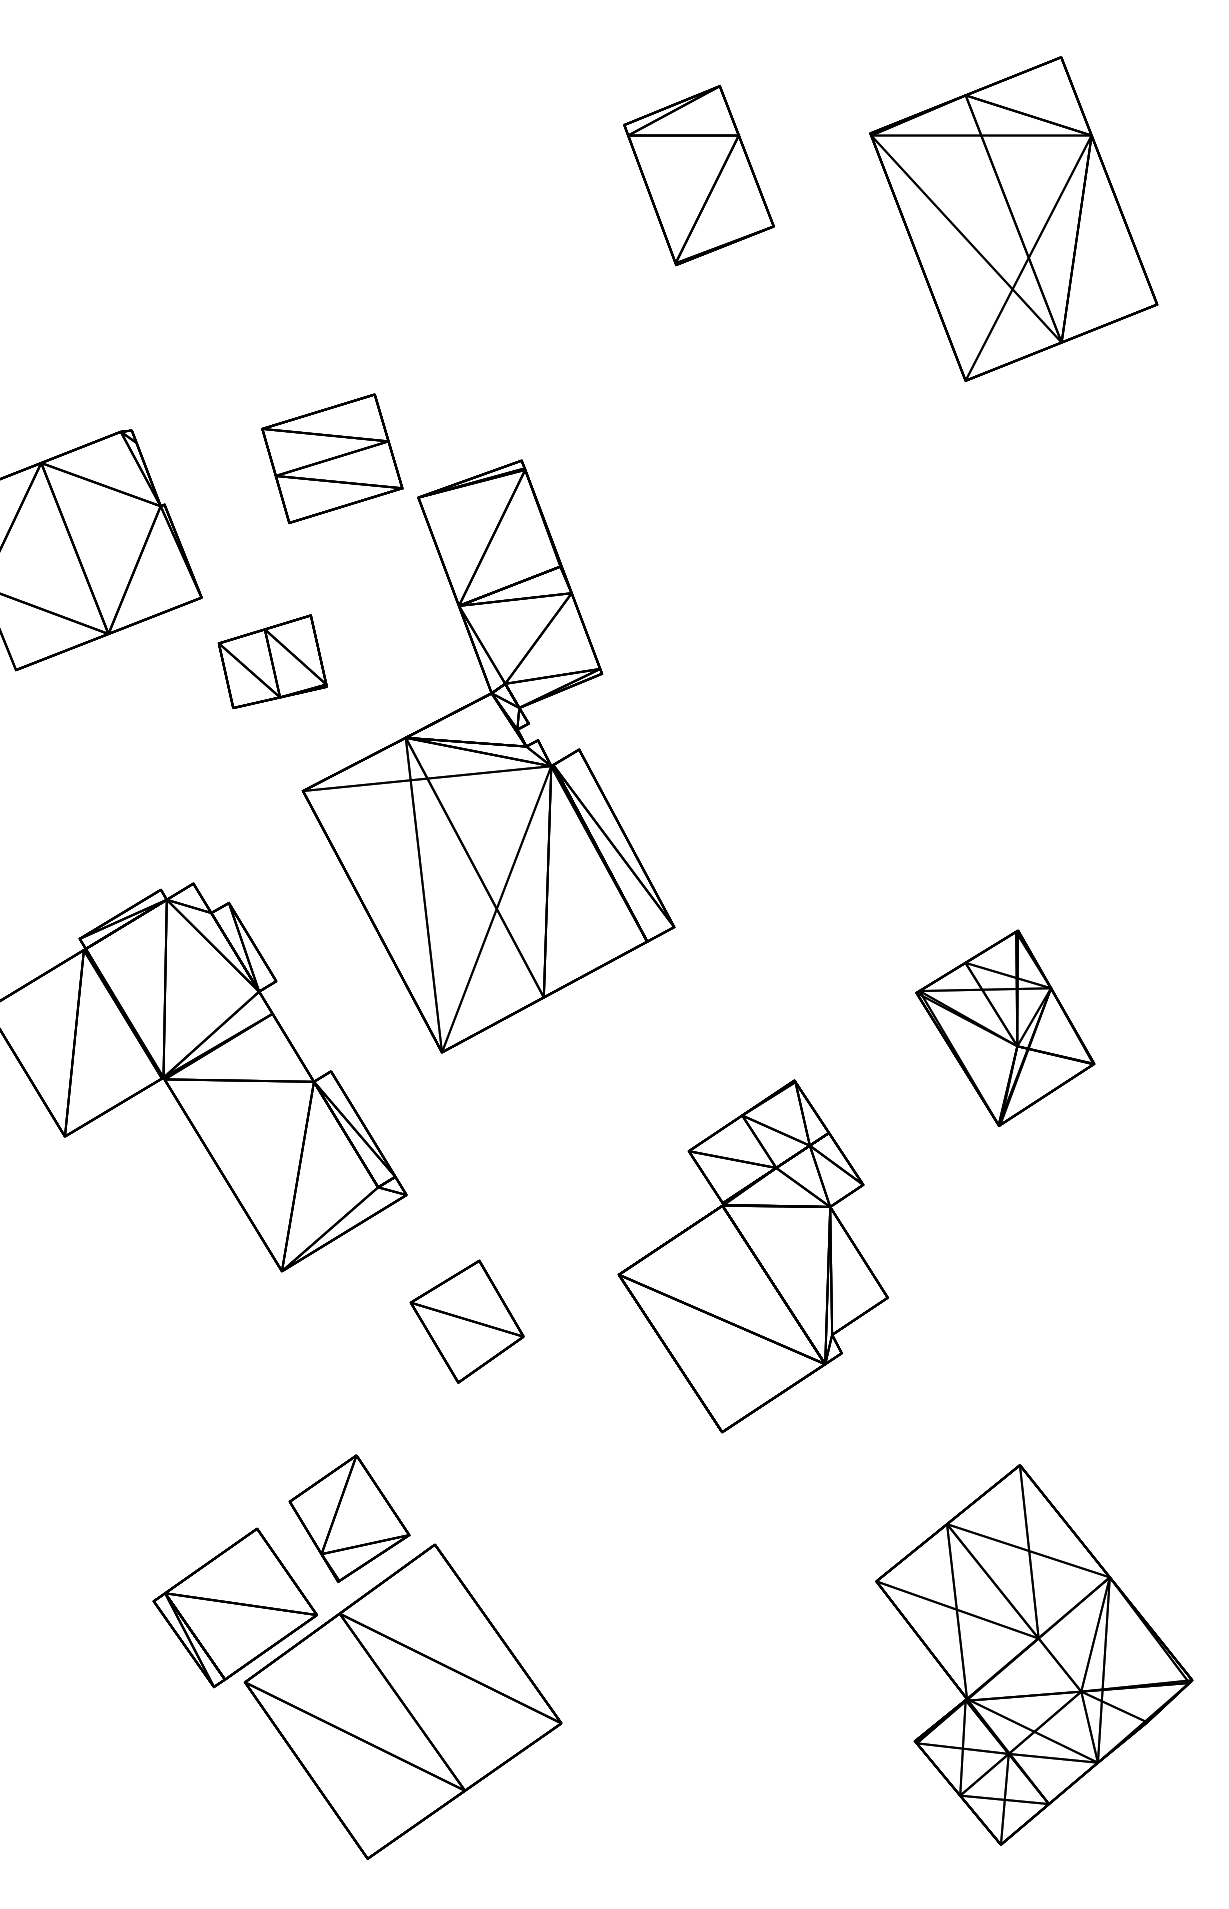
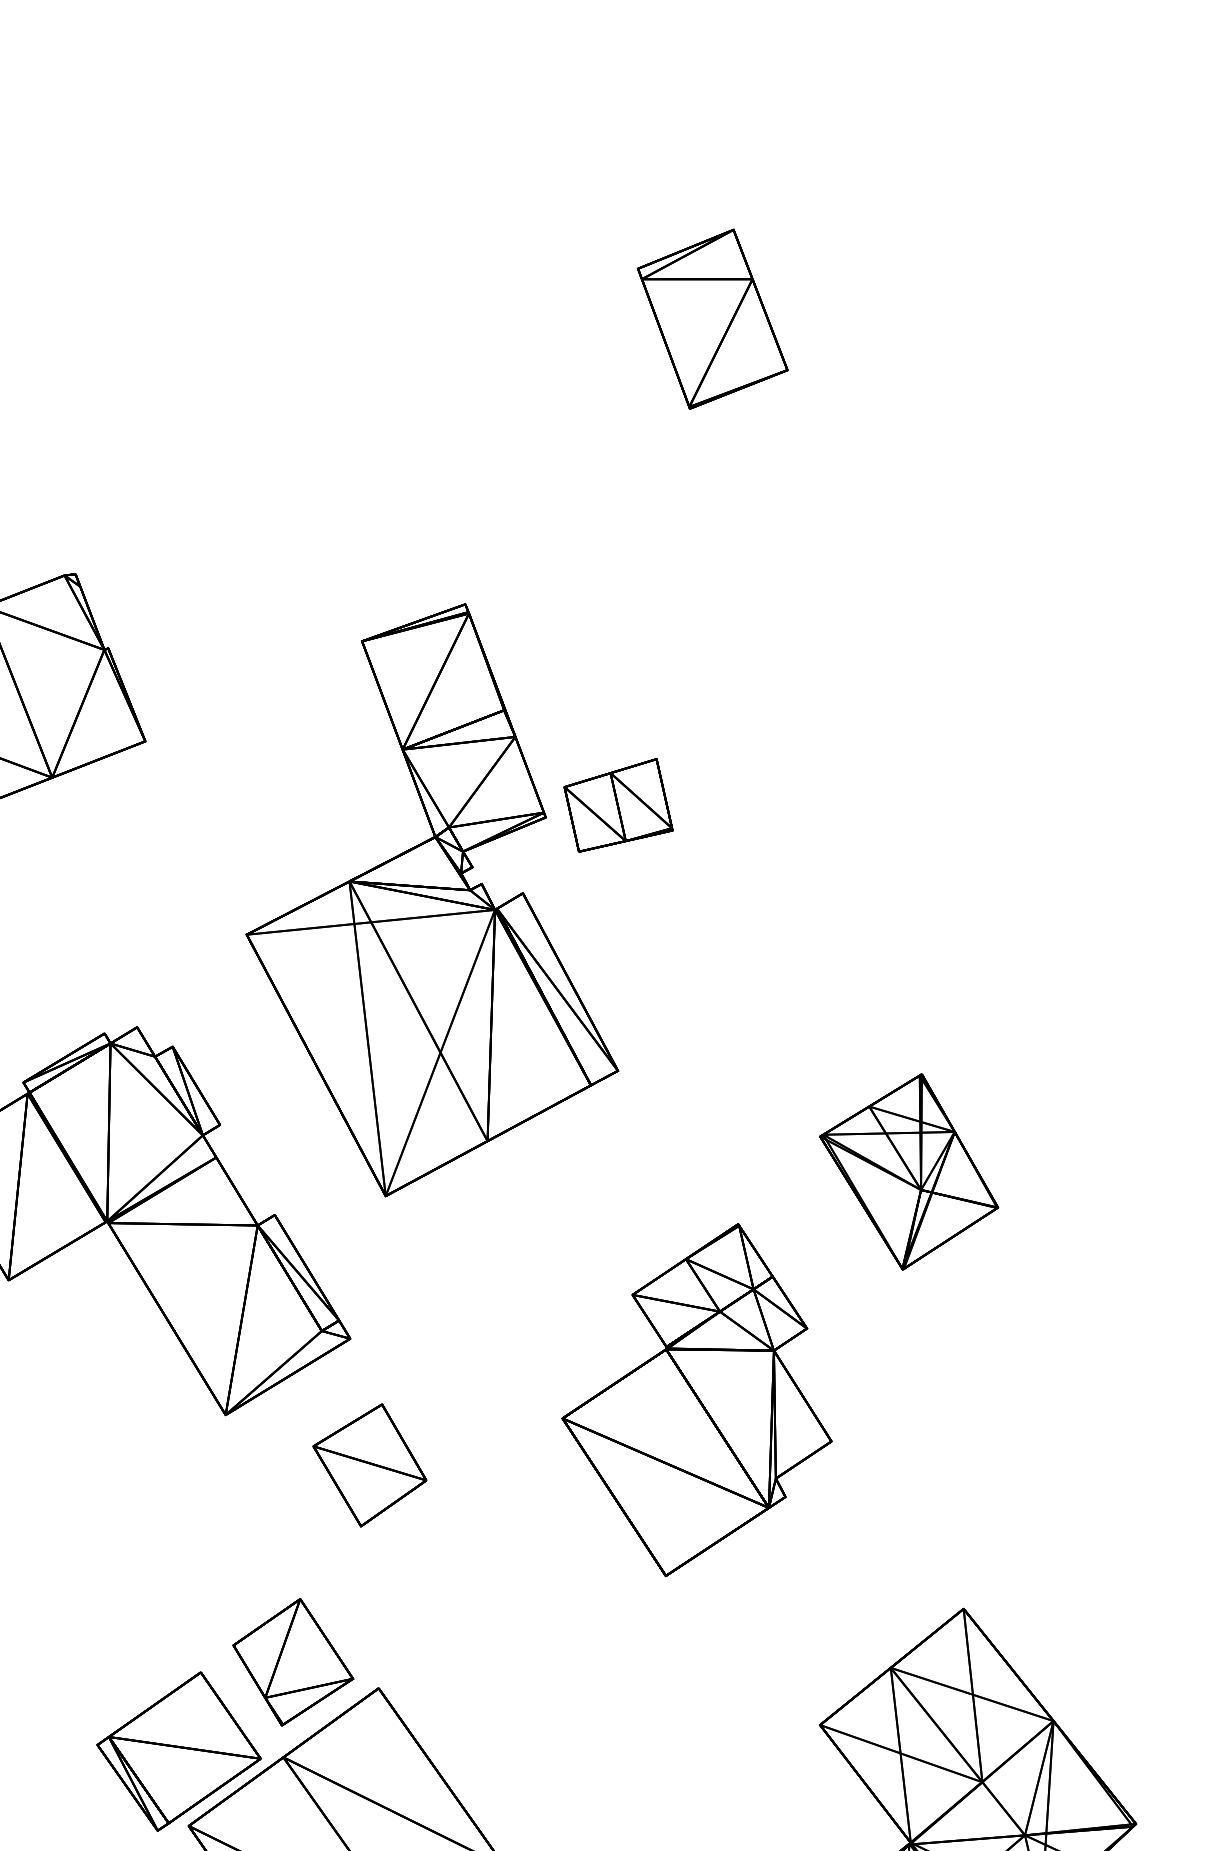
part: (698, 175) -> (712, 319), moved
part: (1013, 218) -> (957, 362), removed
part: (332, 458) -> (276, 602), removed
part: (272, 661) -> (618, 805), moved
part: (1005, 1027) -> (909, 1171), moved
part: (466, 1321) -> (369, 1465), moved

